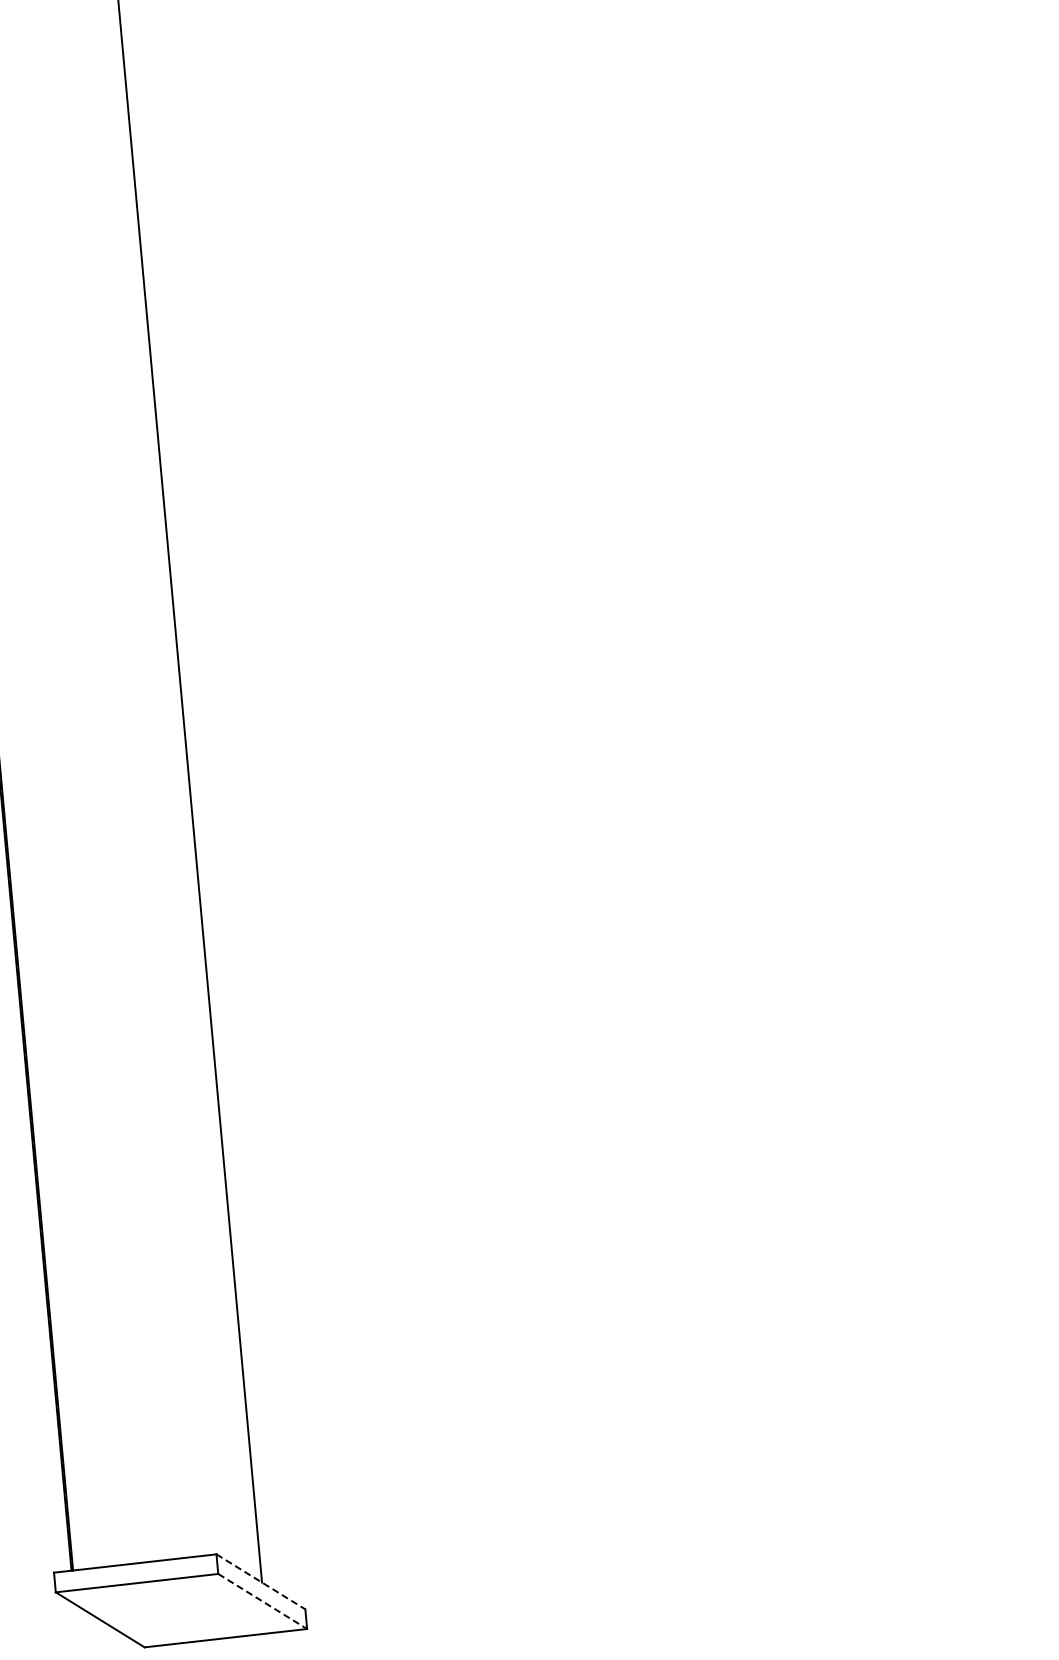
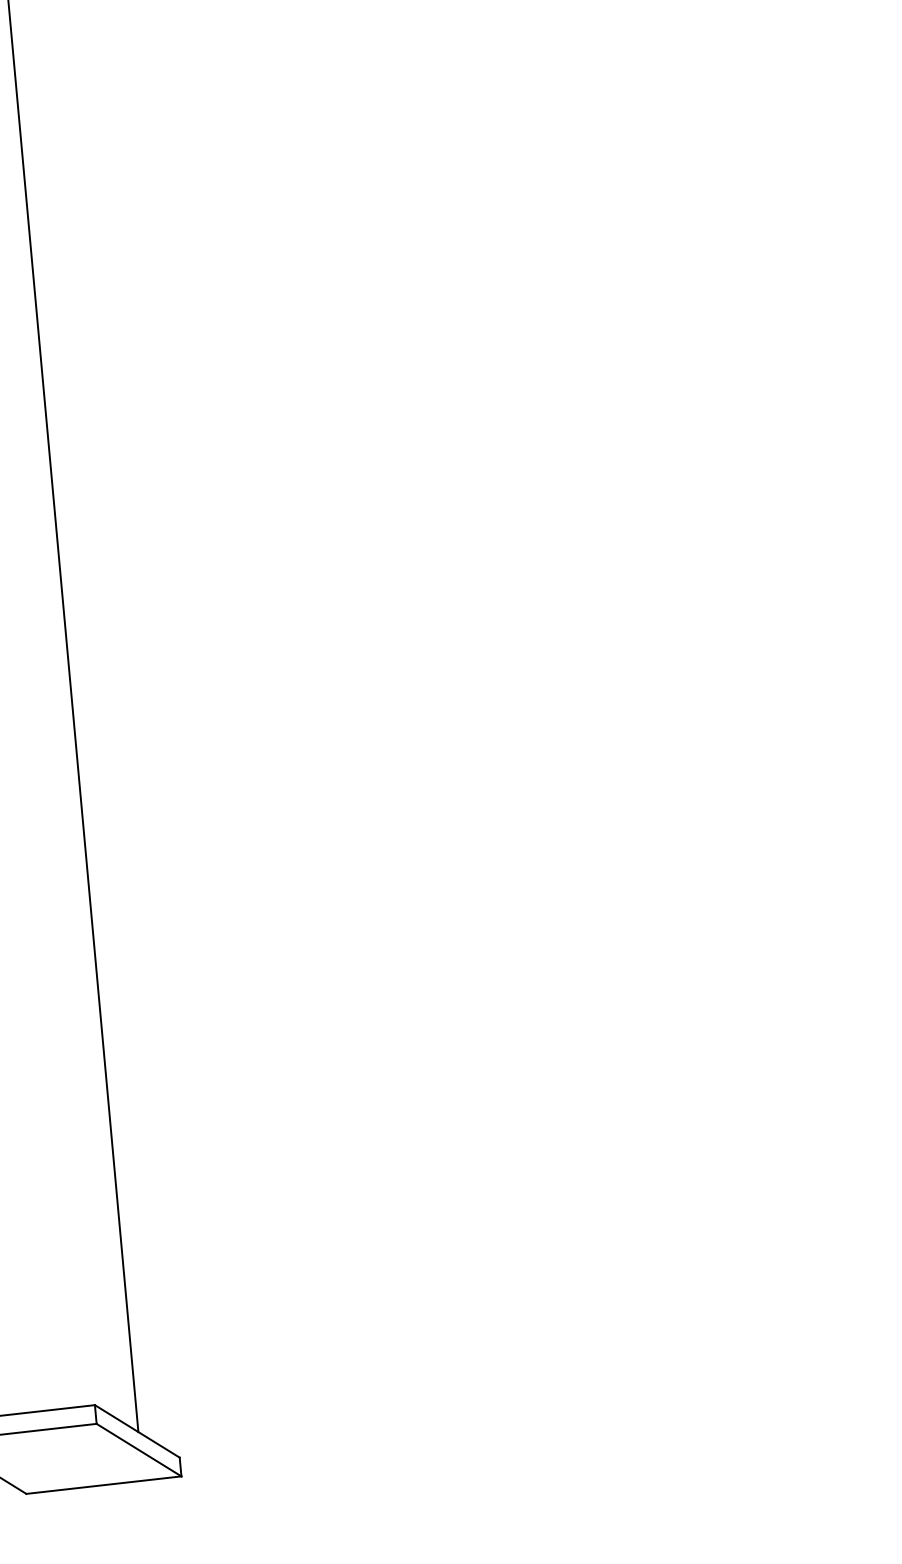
line: (261, 1582) -> (137, 1432), dashed -> solid
line: (263, 1601) -> (139, 1450), dashed -> solid

